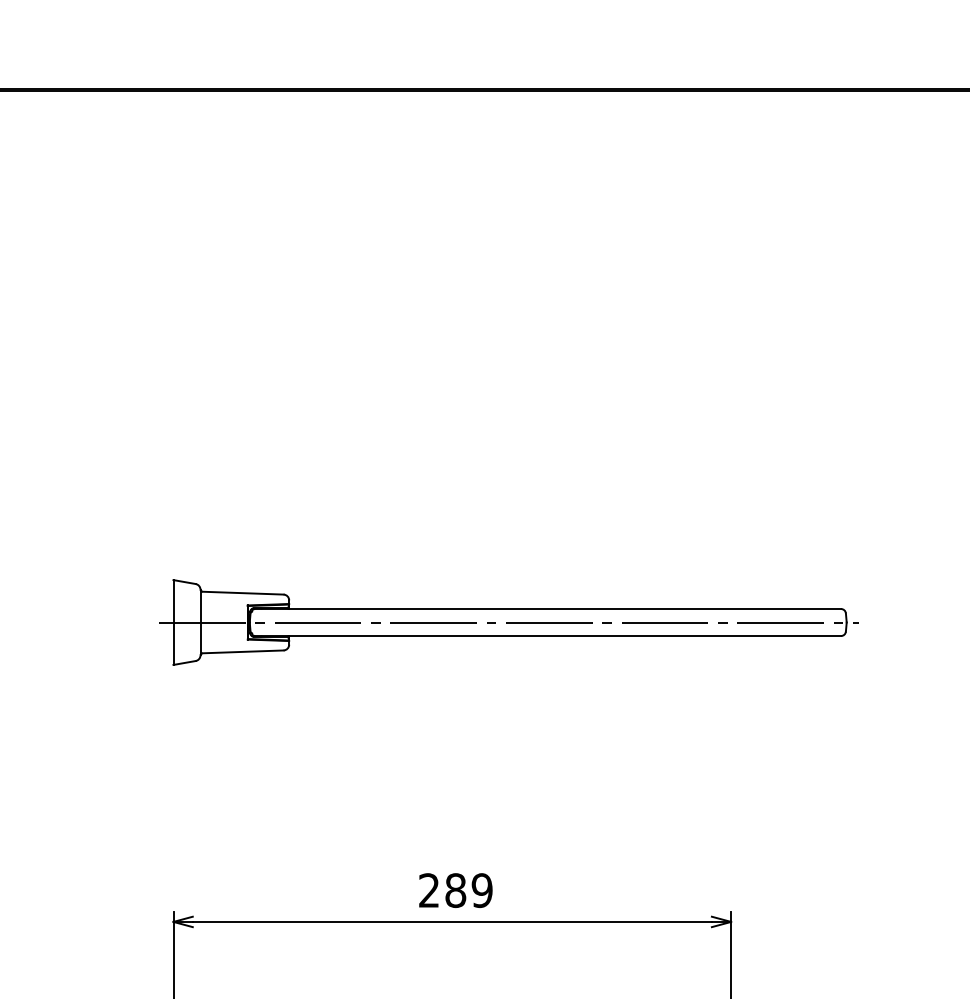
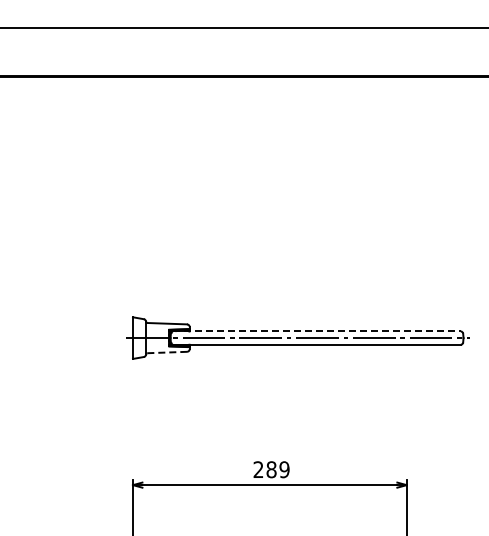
line: (547, 609) -> (316, 331), solid -> dashed
line: (243, 651) -> (167, 352), solid -> dashed

